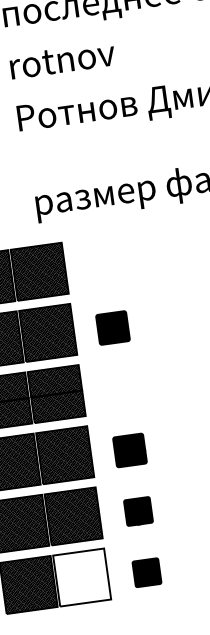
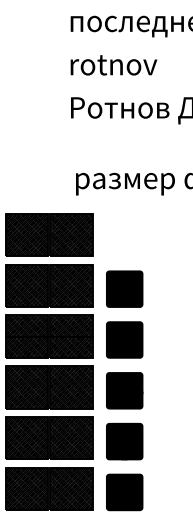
part: (112, 327) -> (124, 288), size x1.43
part: (121, 388) -> (124, 339), added
part: (129, 450) -> (124, 390), size x1.43
part: (138, 511) -> (124, 441), size x1.67
part: (146, 572) -> (124, 492), size x1.67
hatch: (82, 576) -> (71, 488), added

